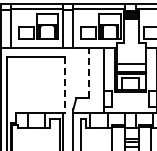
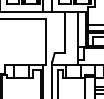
line: (88, 72) -> (64, 31), dashed -> solid
line: (65, 85) -> (45, 42), dashed -> solid

